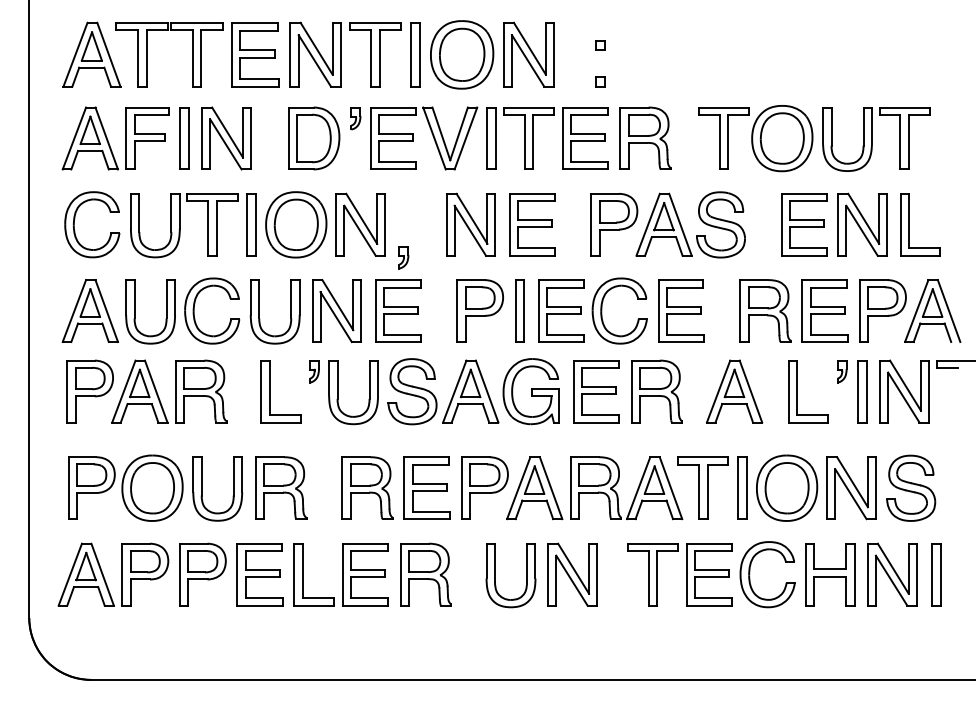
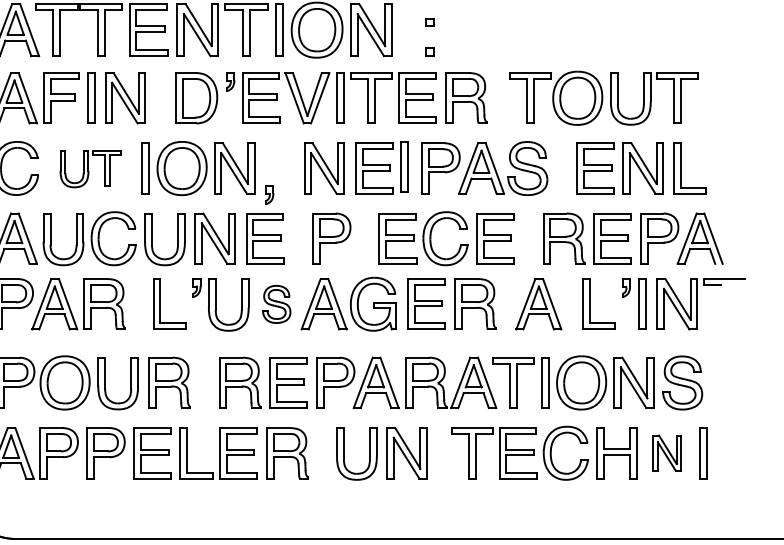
part: (184, 225) -> (91, 169), size x0.7
part: (519, 310) -> (403, 166), moved
part: (412, 391) -> (276, 304), size x0.7
part: (892, 574) -> (667, 453), size x0.7

